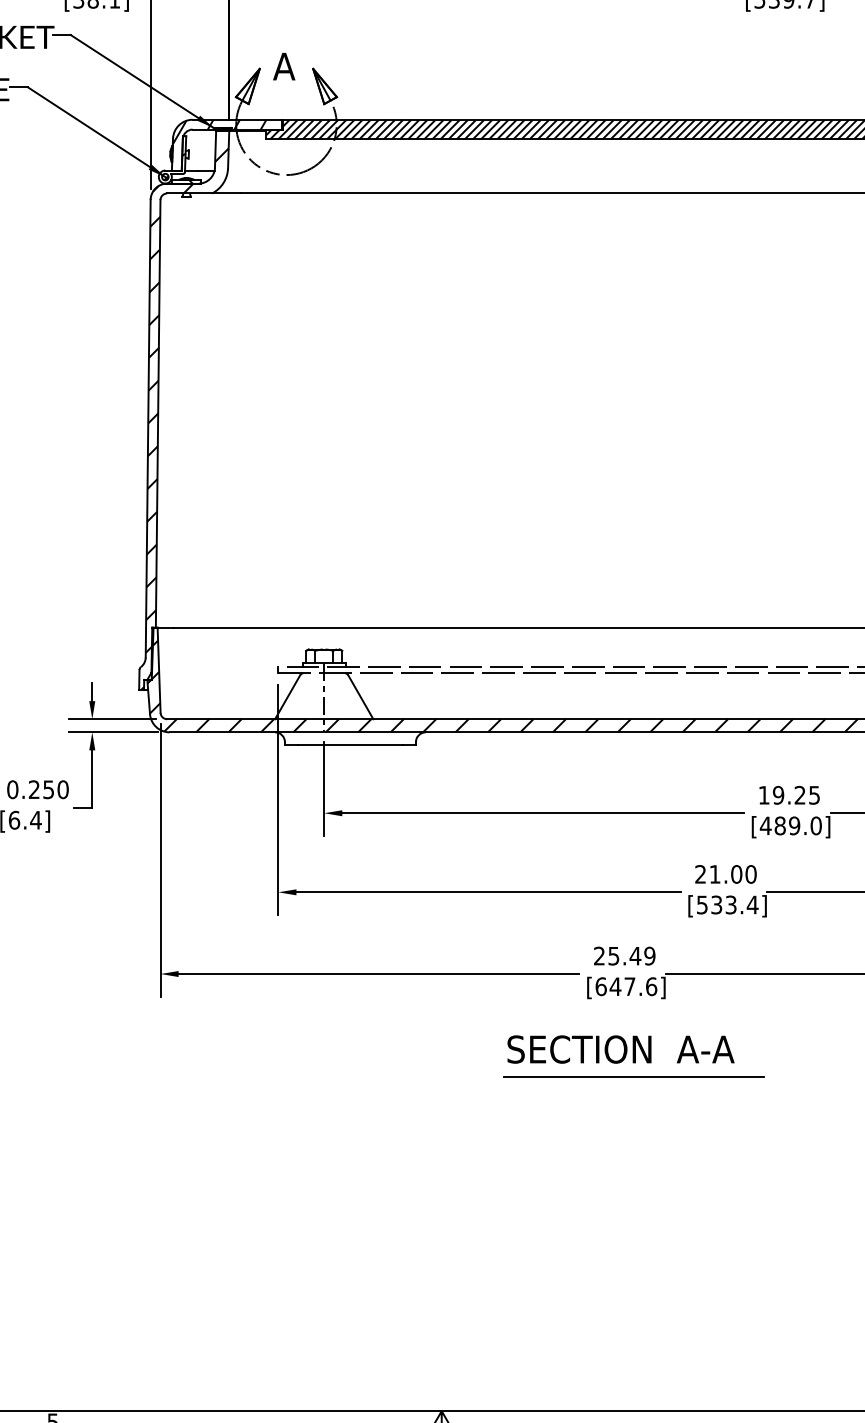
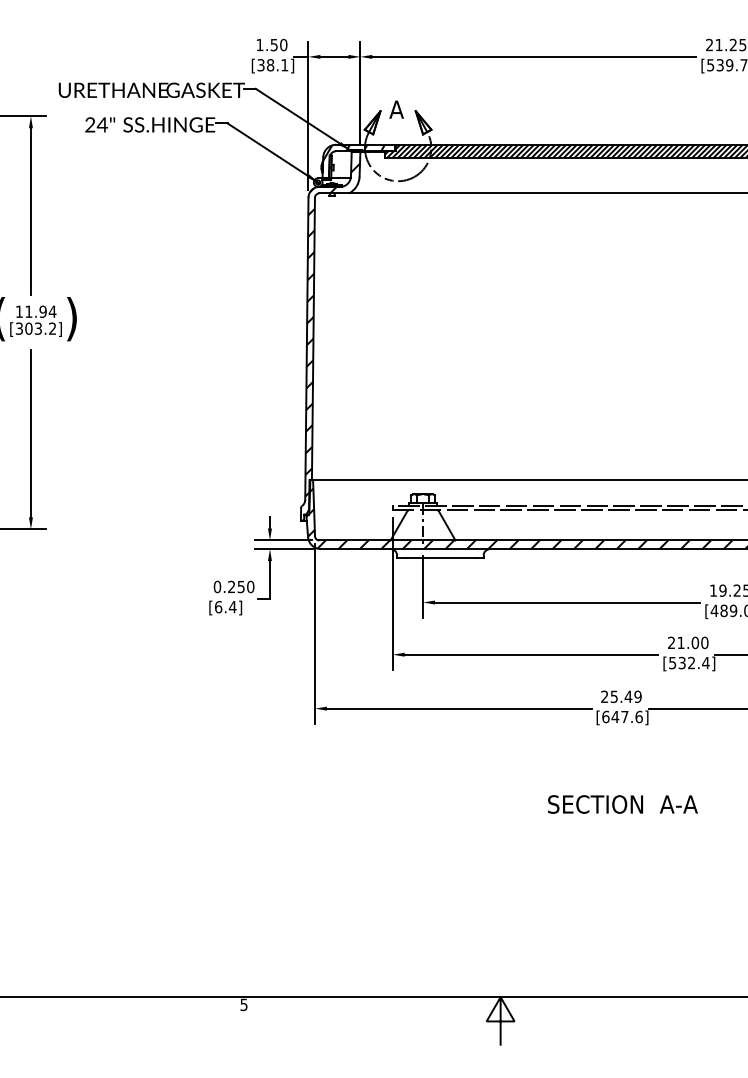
text: (730, 905) -> (691, 663), [533.4] -> [532.4]
text: (620, 1049) -> (622, 804), moved
line: (633, 1076) -> (627, 776), removed

